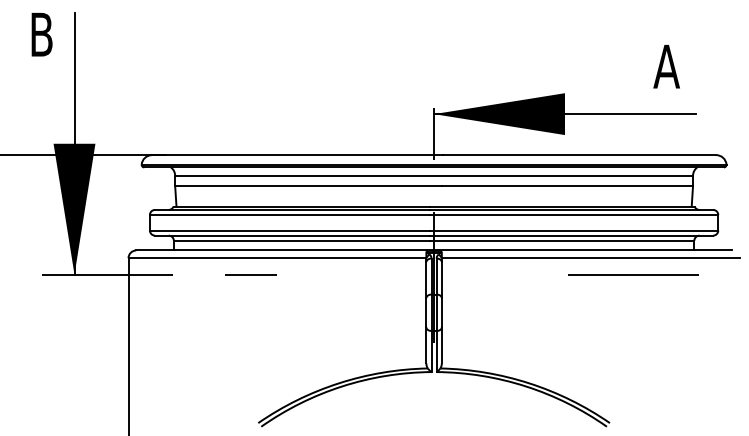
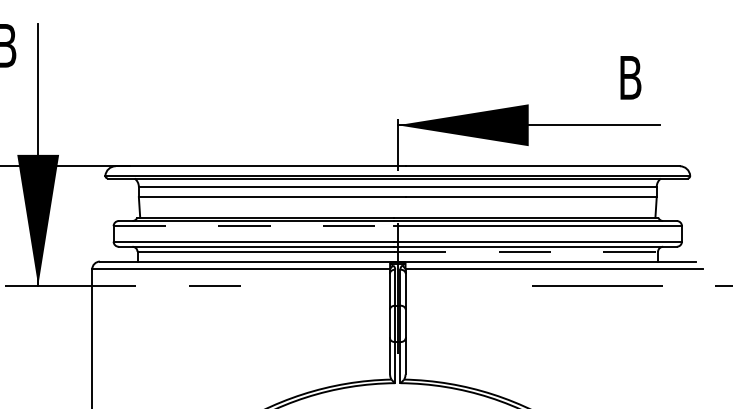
text: (666, 66) -> (630, 77), A -> B
line: (289, 215) -> (253, 226), solid -> dashed
line: (562, 240) -> (526, 251), solid -> dashed

